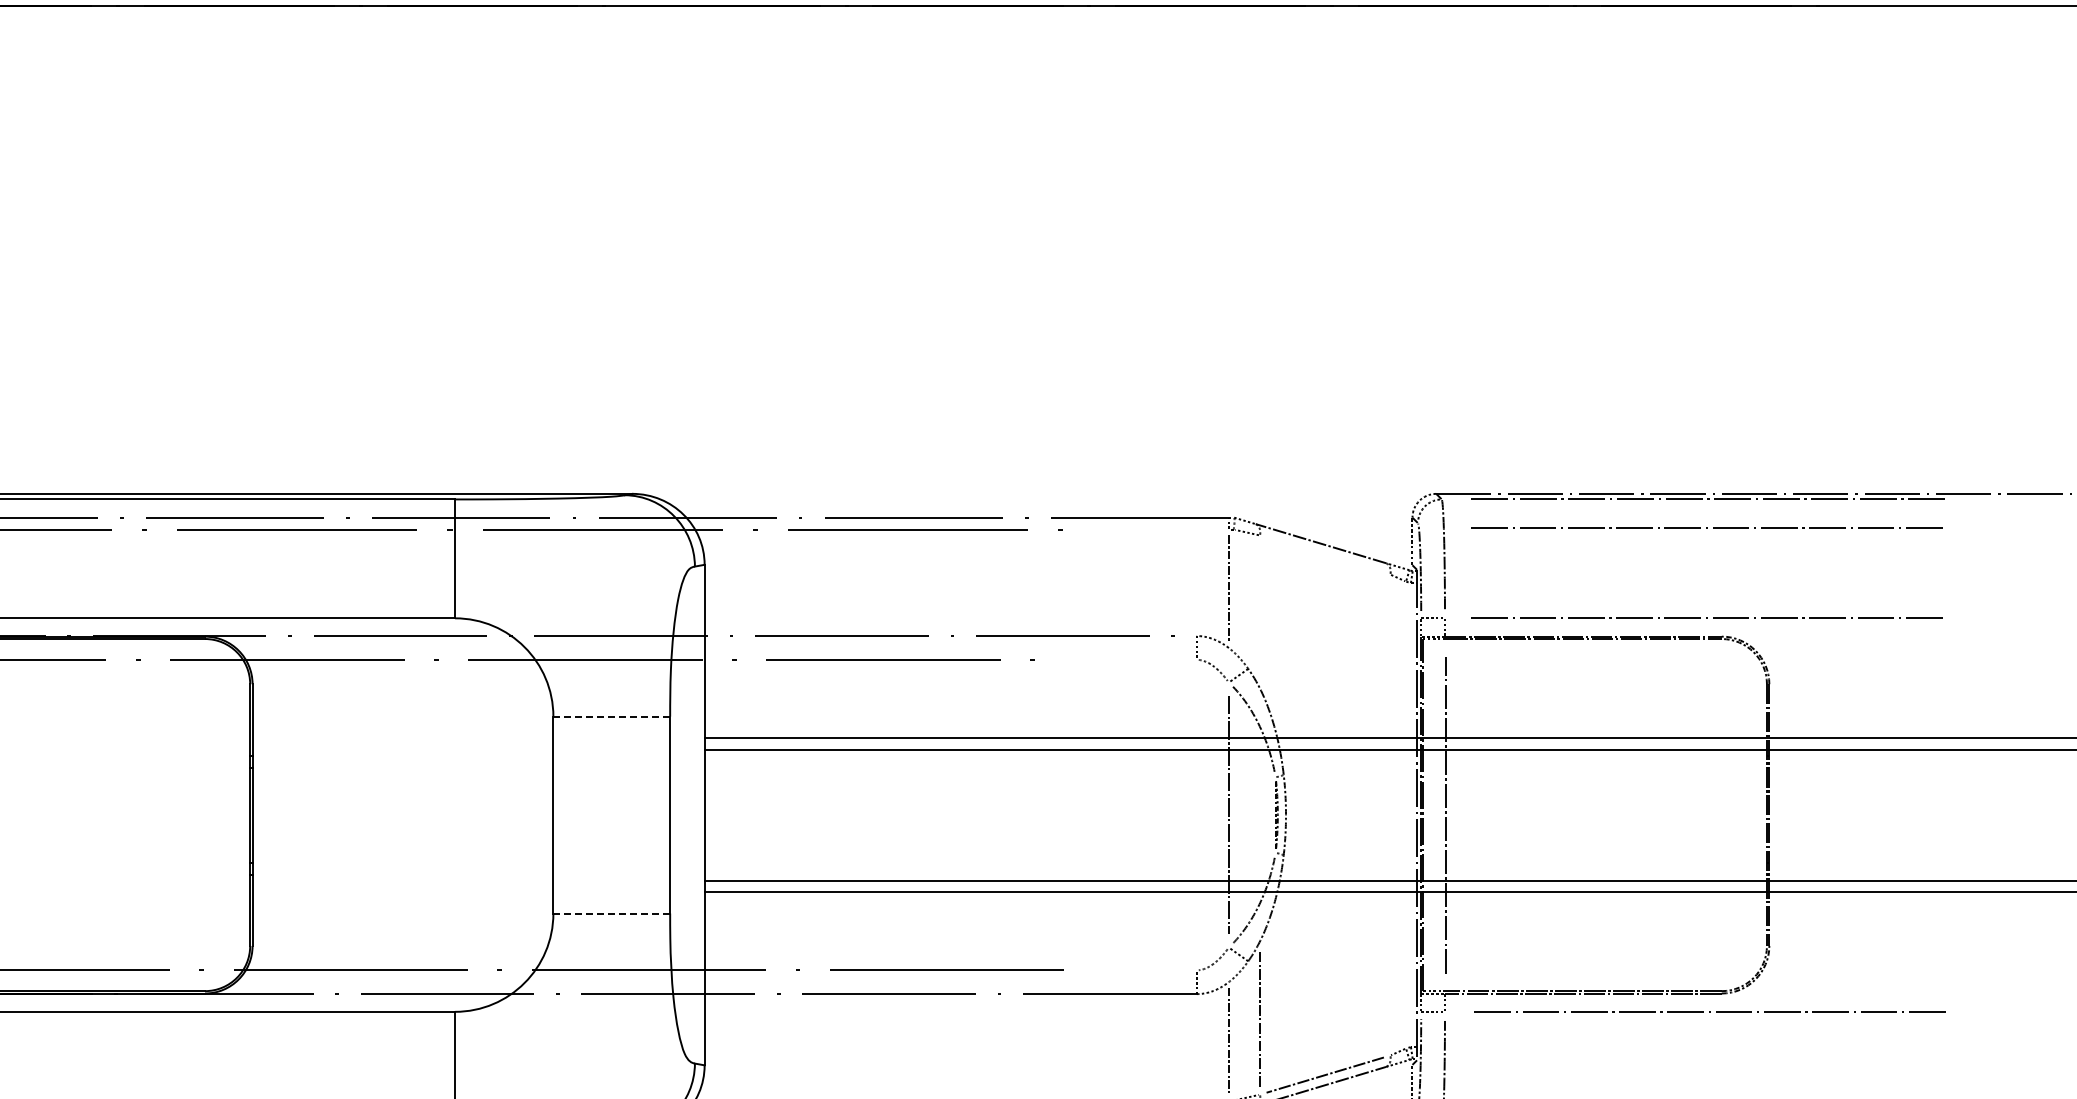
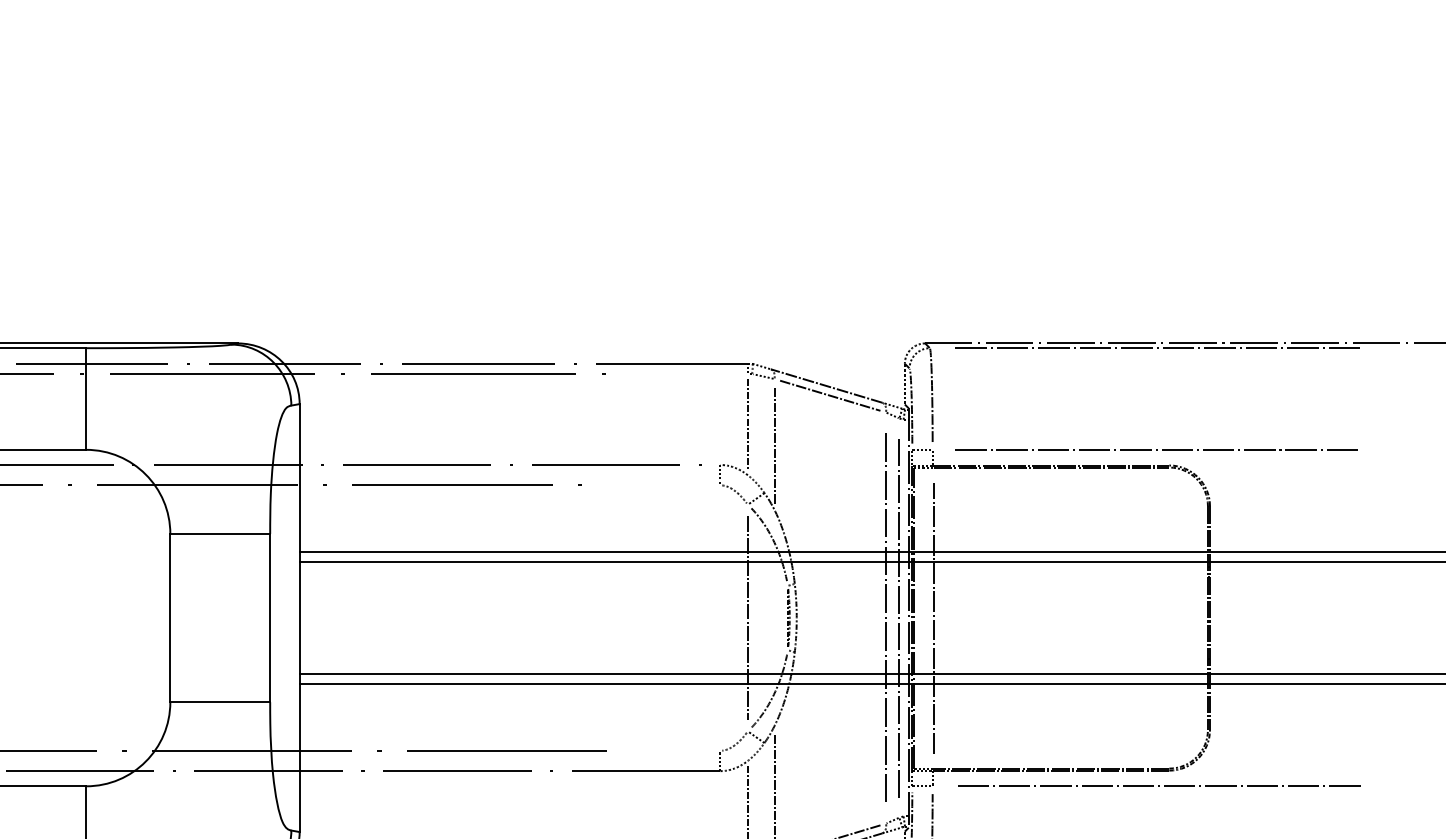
line: (1706, 527) -> (1156, 372), removed
line: (1324, 554) -> (829, 395), added
line: (1260, 612) -> (774, 444), added
line: (612, 716) -> (220, 533), dashed -> solid
line: (1390, 814) -> (886, 617), added
line: (1406, 814) -> (899, 617), added
line: (611, 913) -> (220, 702), dashed -> solid

